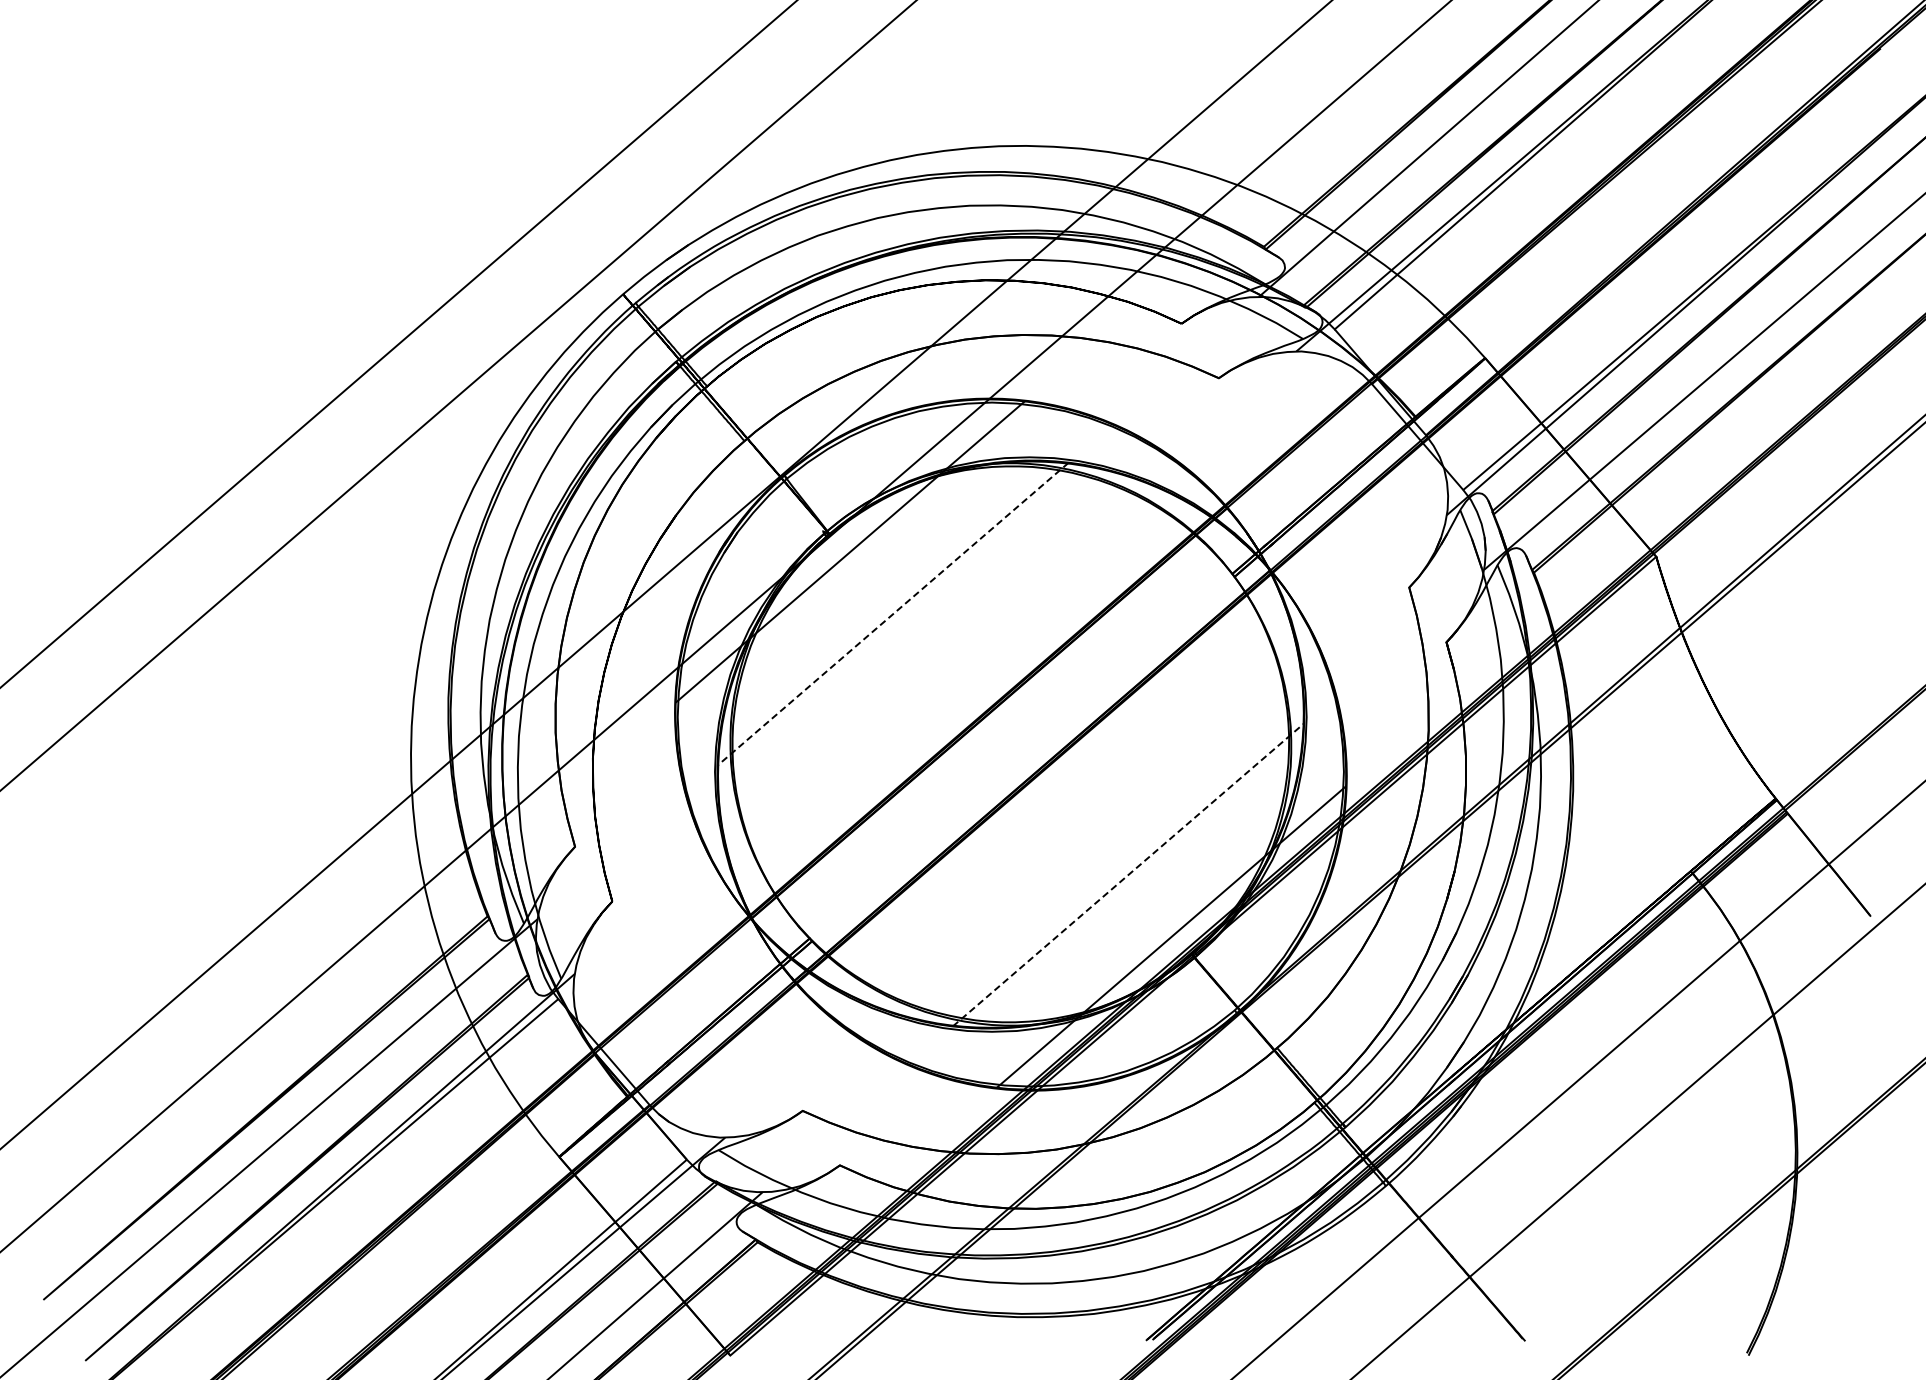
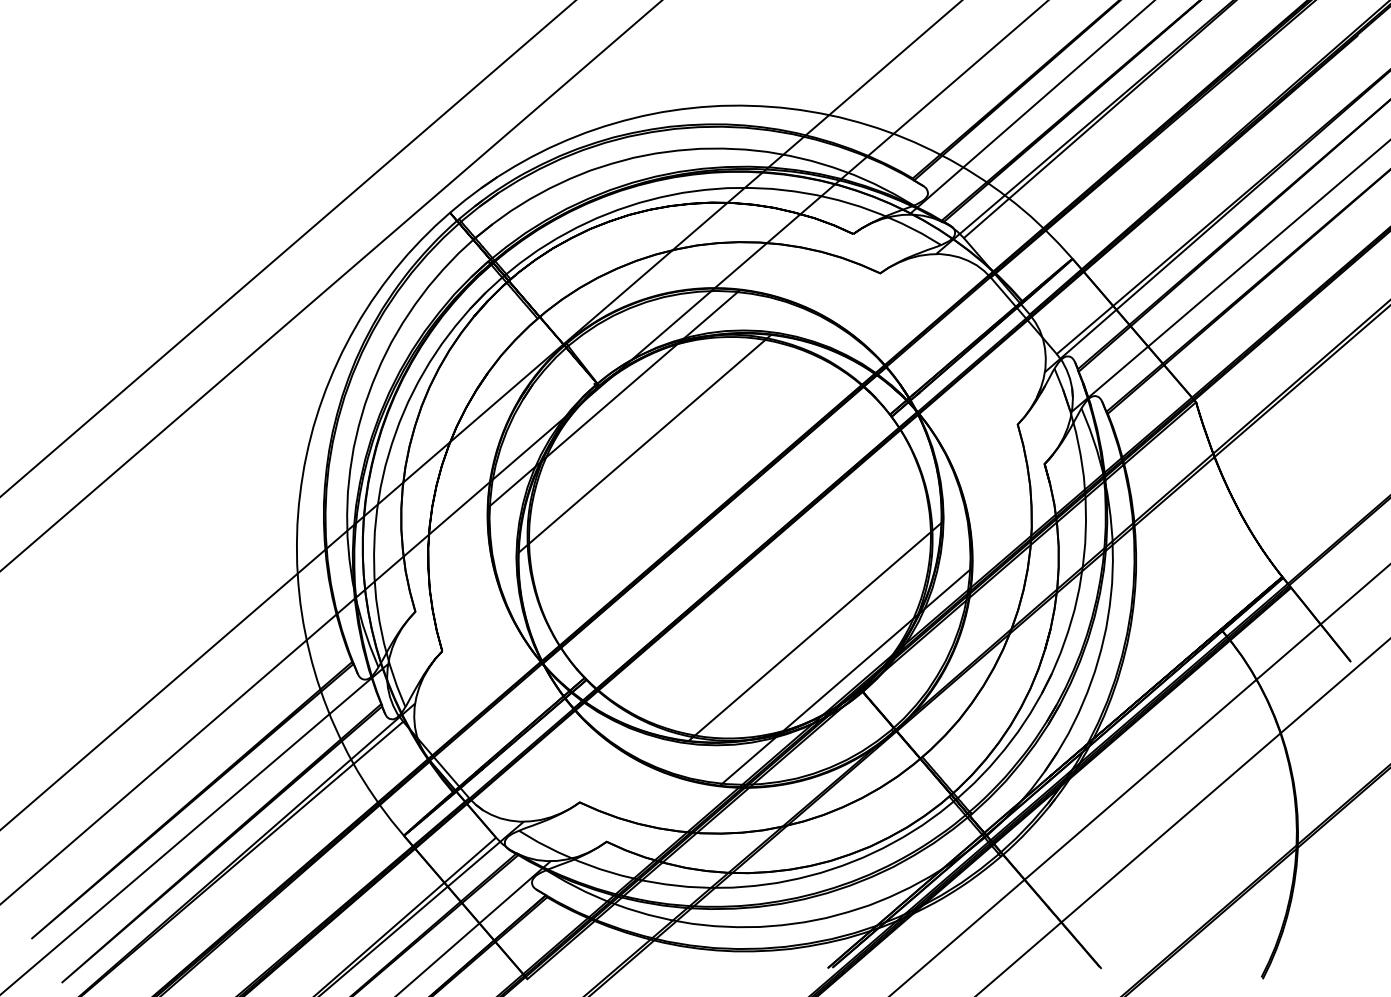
line: (893, 614) -> (645, 443), dashed -> solid
line: (1128, 874) -> (815, 631), dashed -> solid

